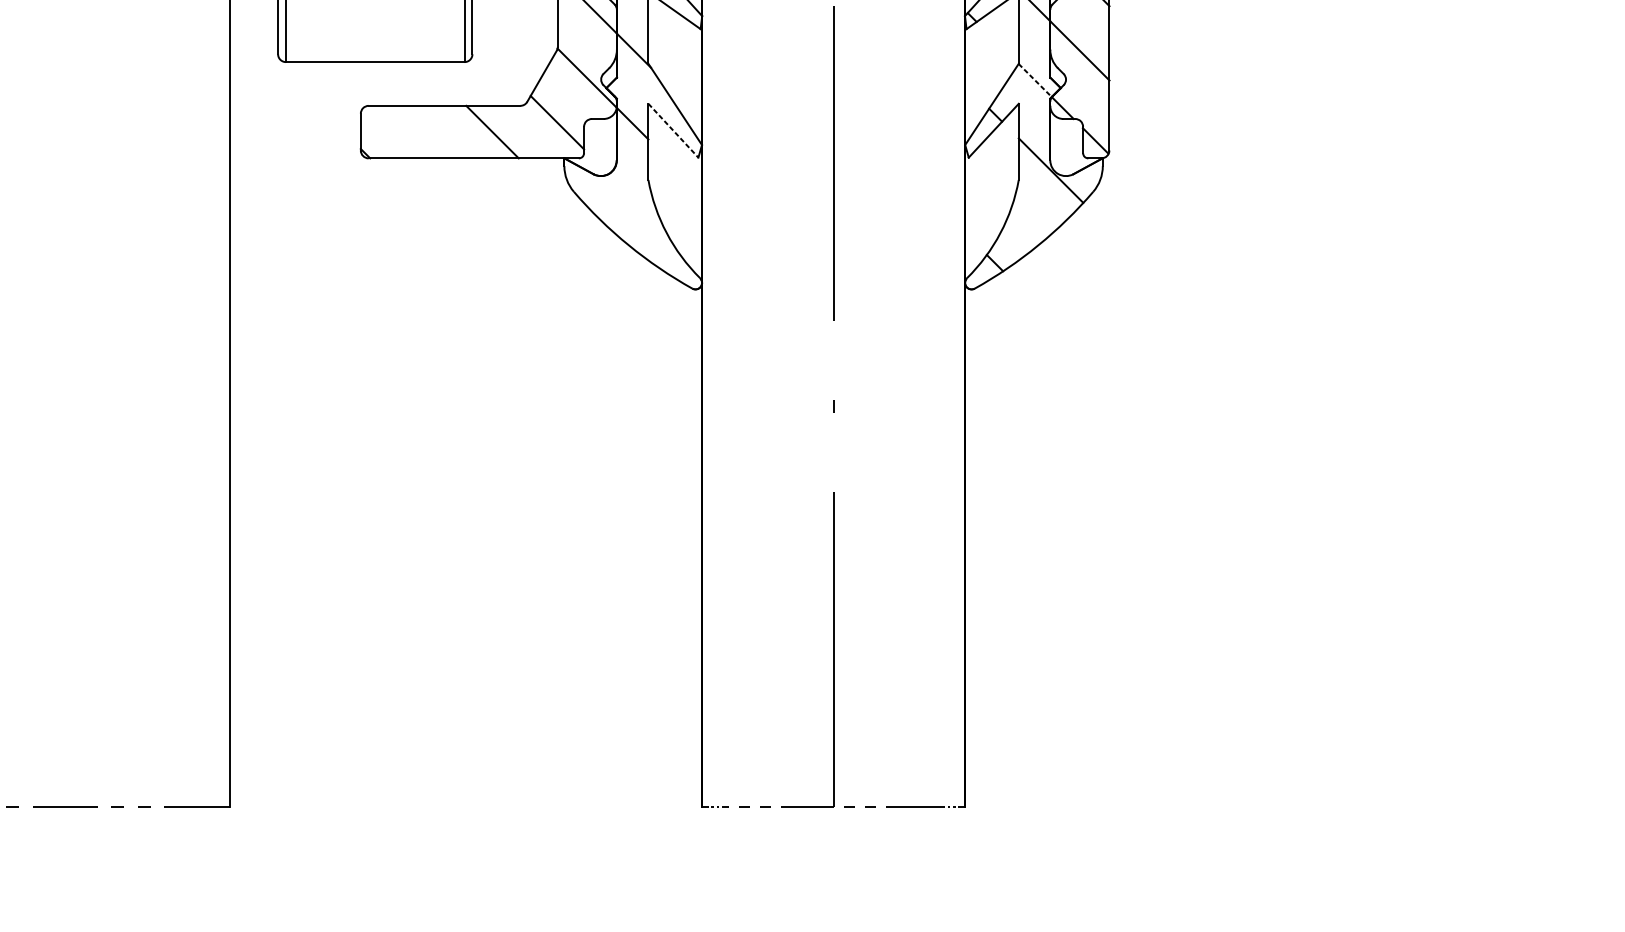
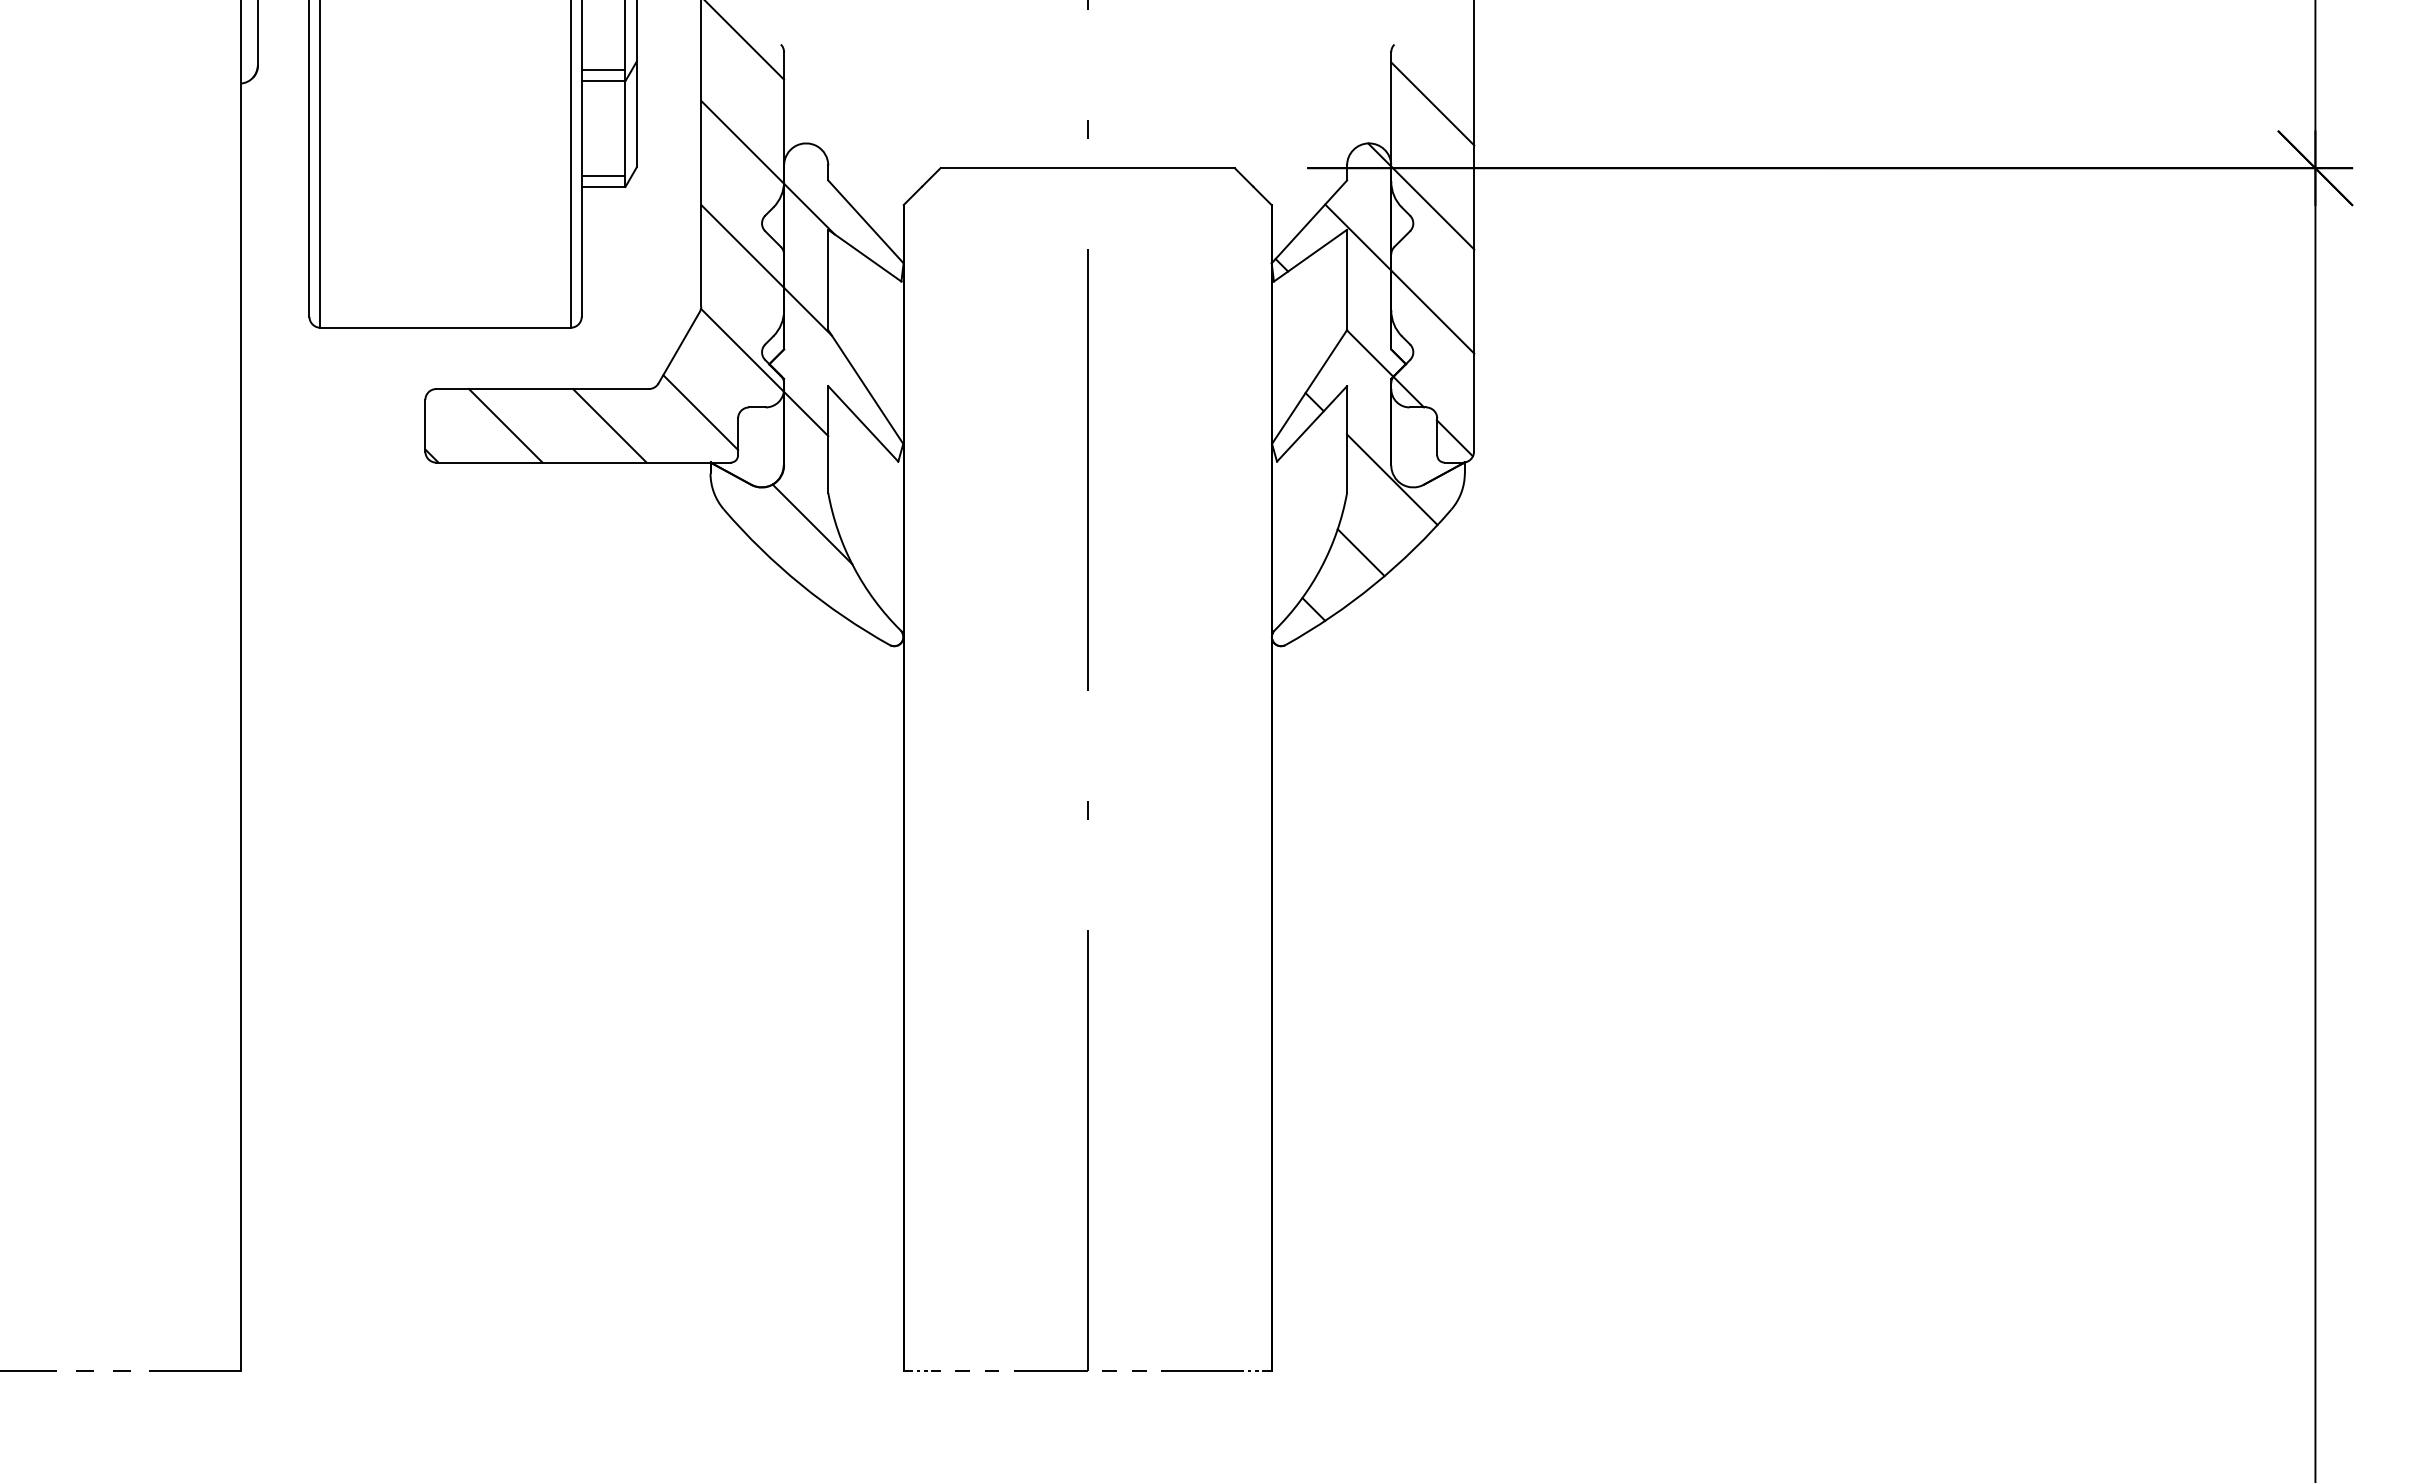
line: (1035, 80) -> (1370, 353), dashed -> solid
line: (418, 131) -> (505, 425), added
line: (673, 131) -> (863, 424), dashed -> solid
line: (637, 202) -> (812, 524), added
line: (1028, 222) -> (1360, 552), added

